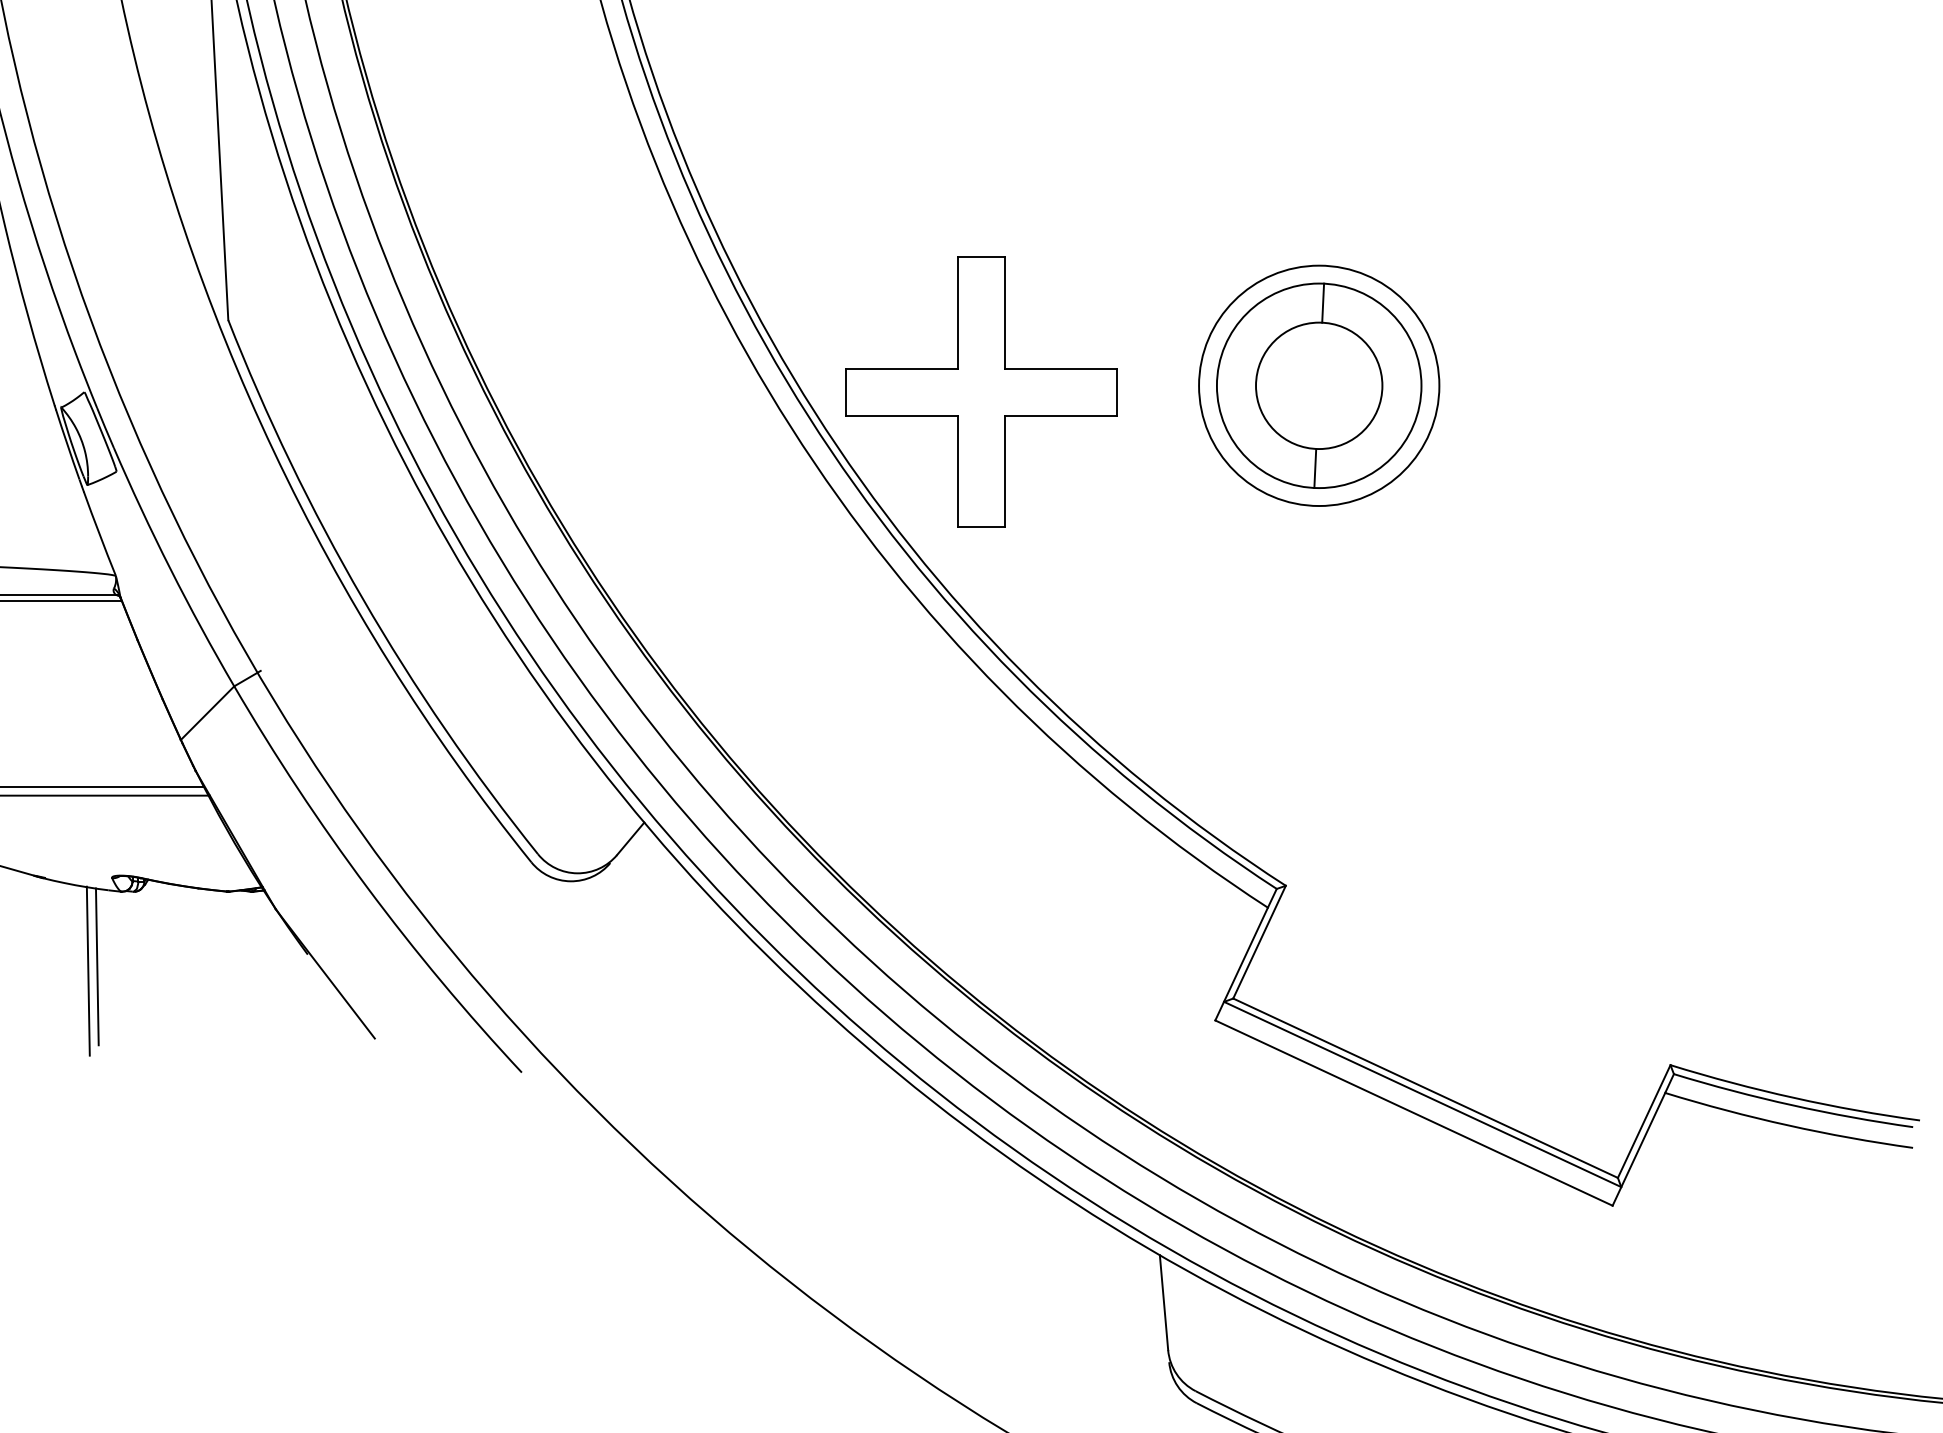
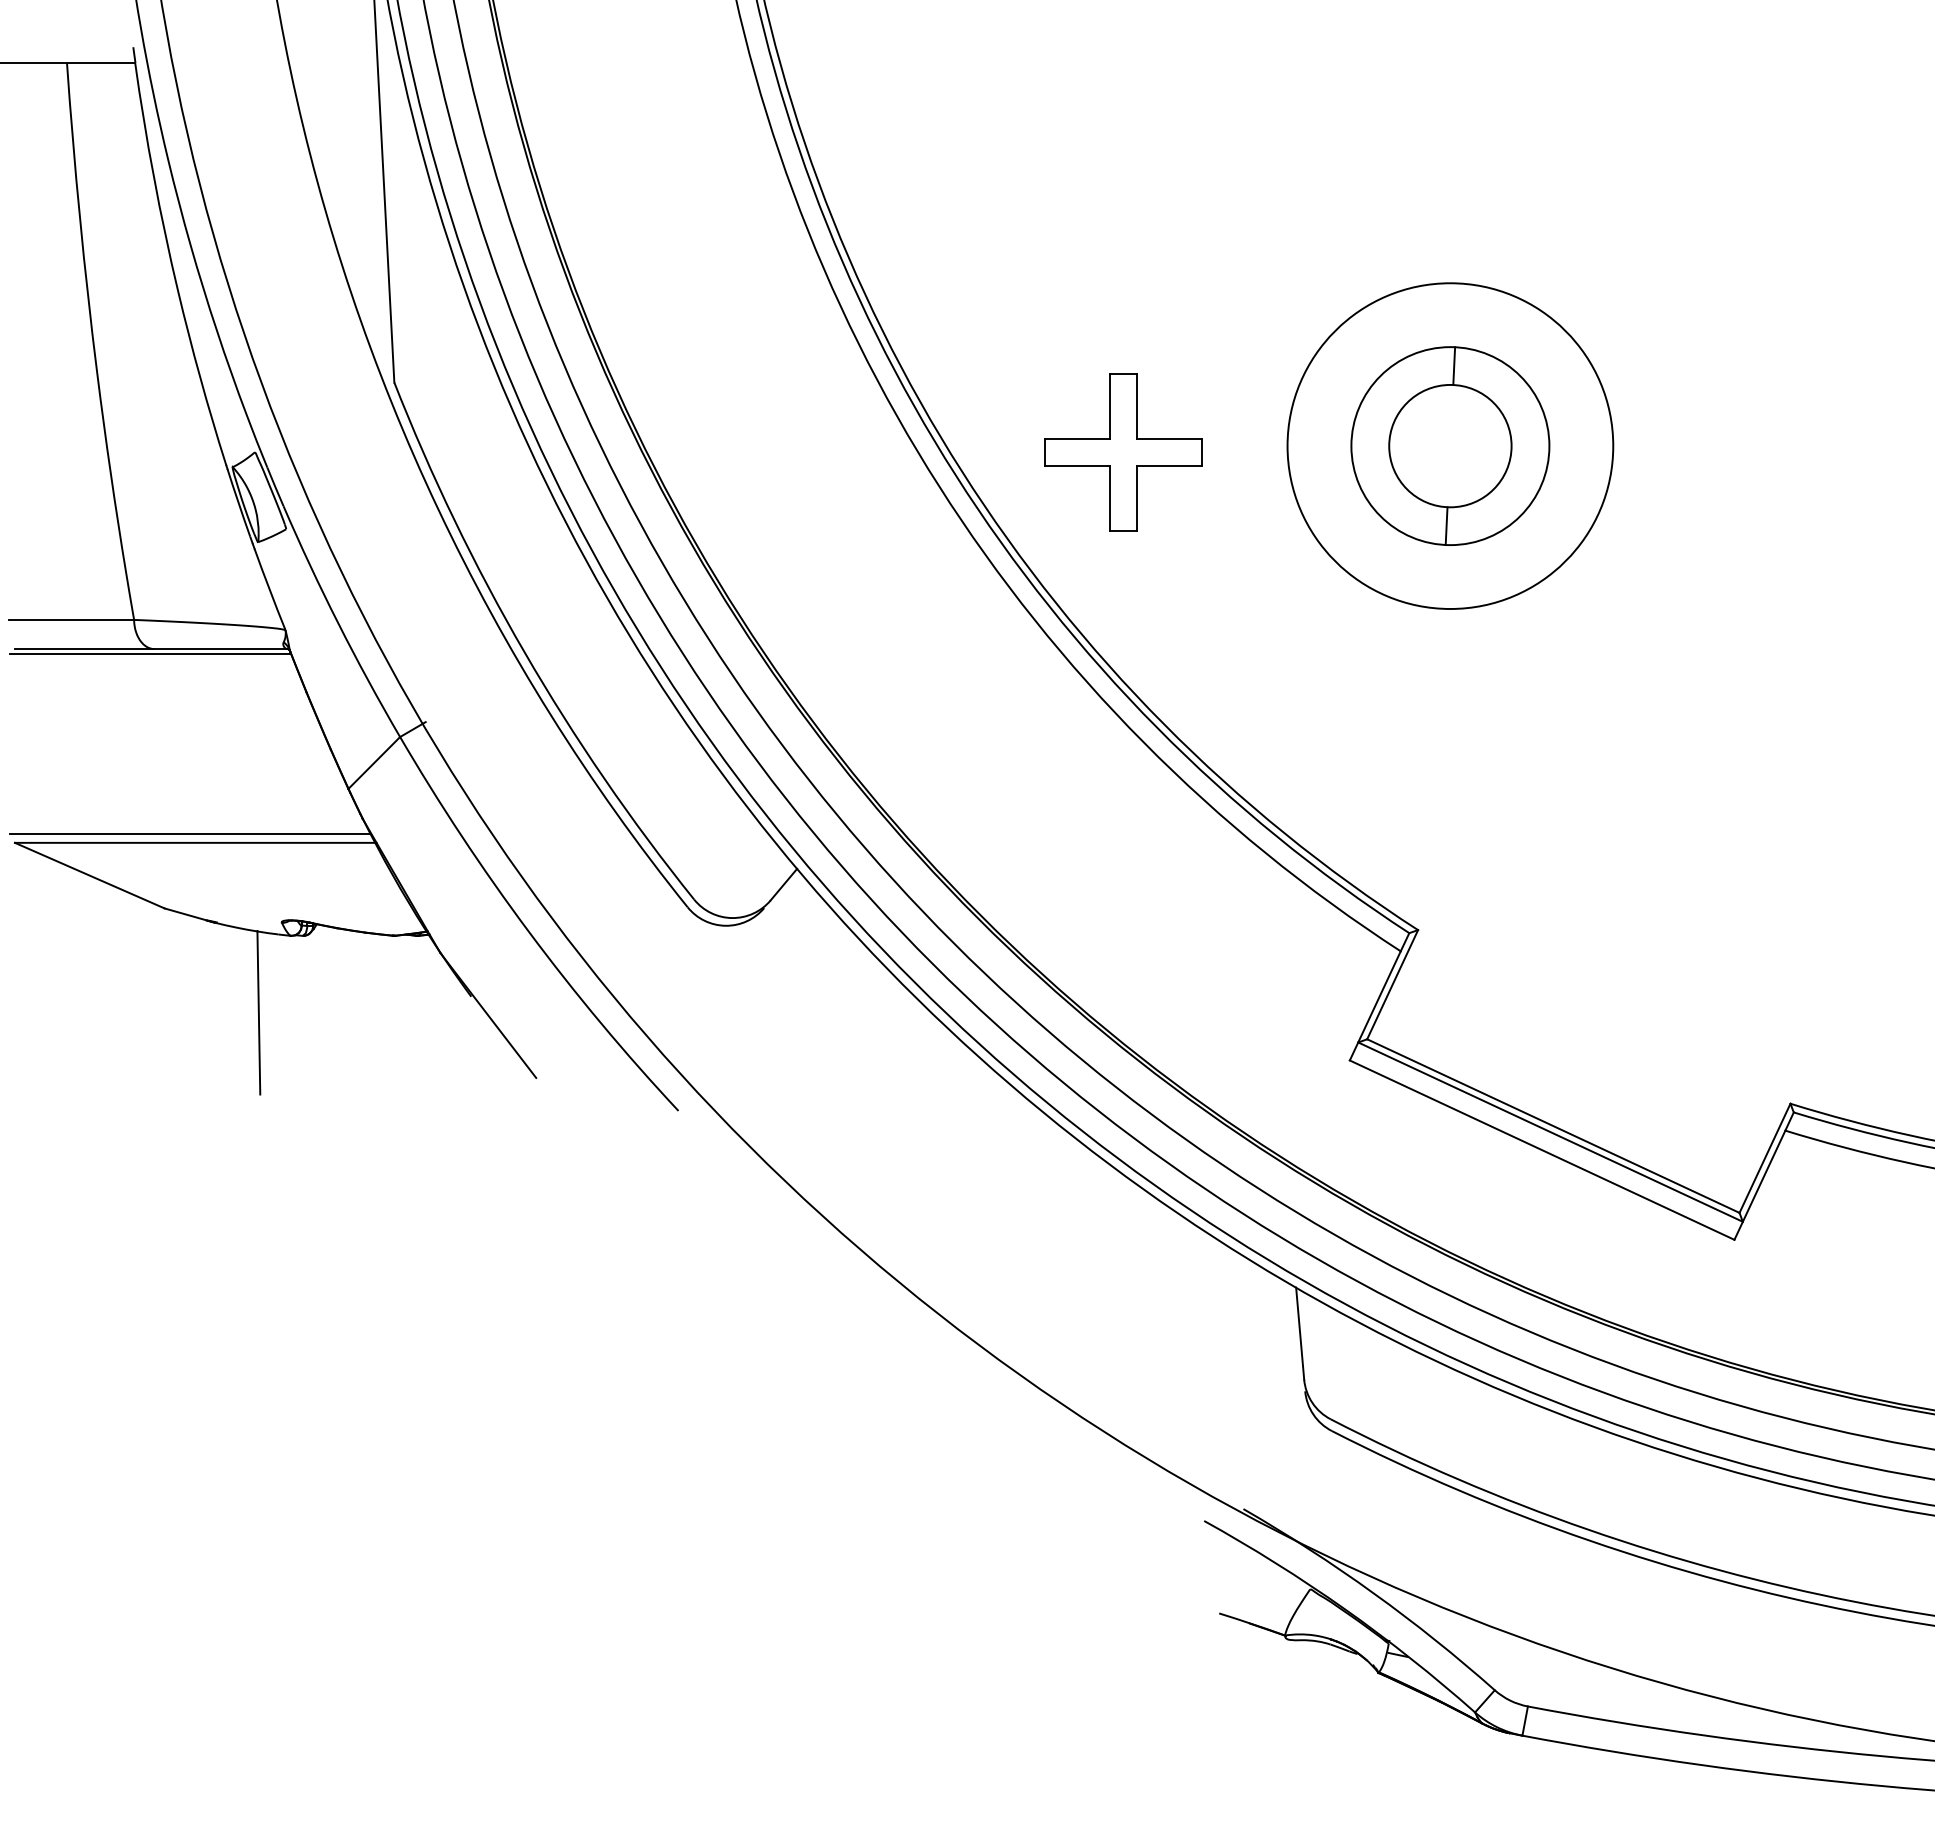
circle: (1319, 385) -> (1450, 445), size x1.4
part: (981, 391) -> (1123, 451), size x0.6
line: (97, 966) -> (267, 1008), removed

